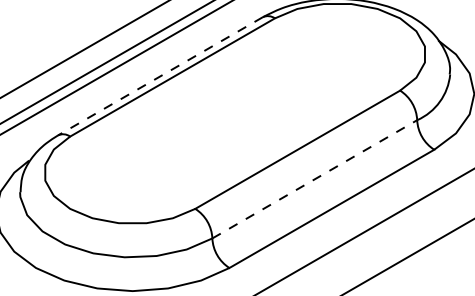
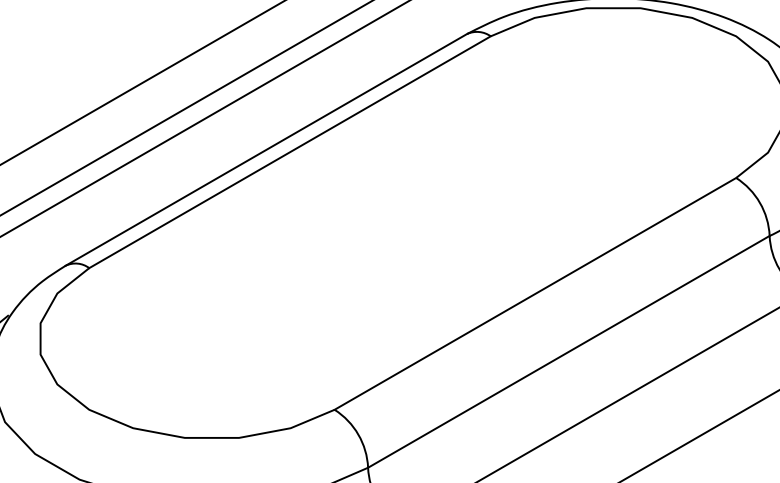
line: (160, 76) -> (266, 150), dashed -> solid
line: (315, 179) -> (570, 352), dashed -> solid

